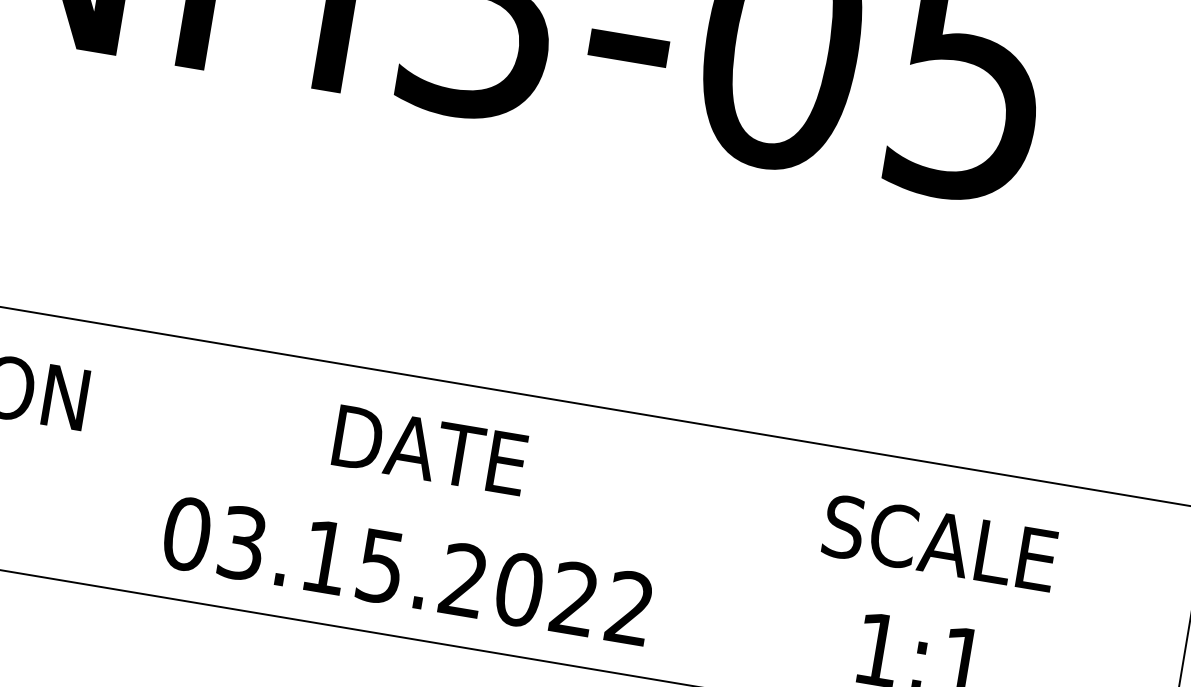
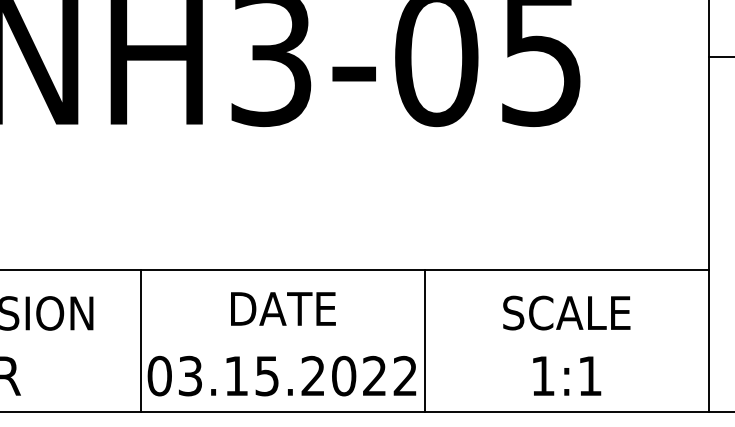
line: (162, 465) -> (140, 341), added
line: (674, 551) -> (424, 341), added

